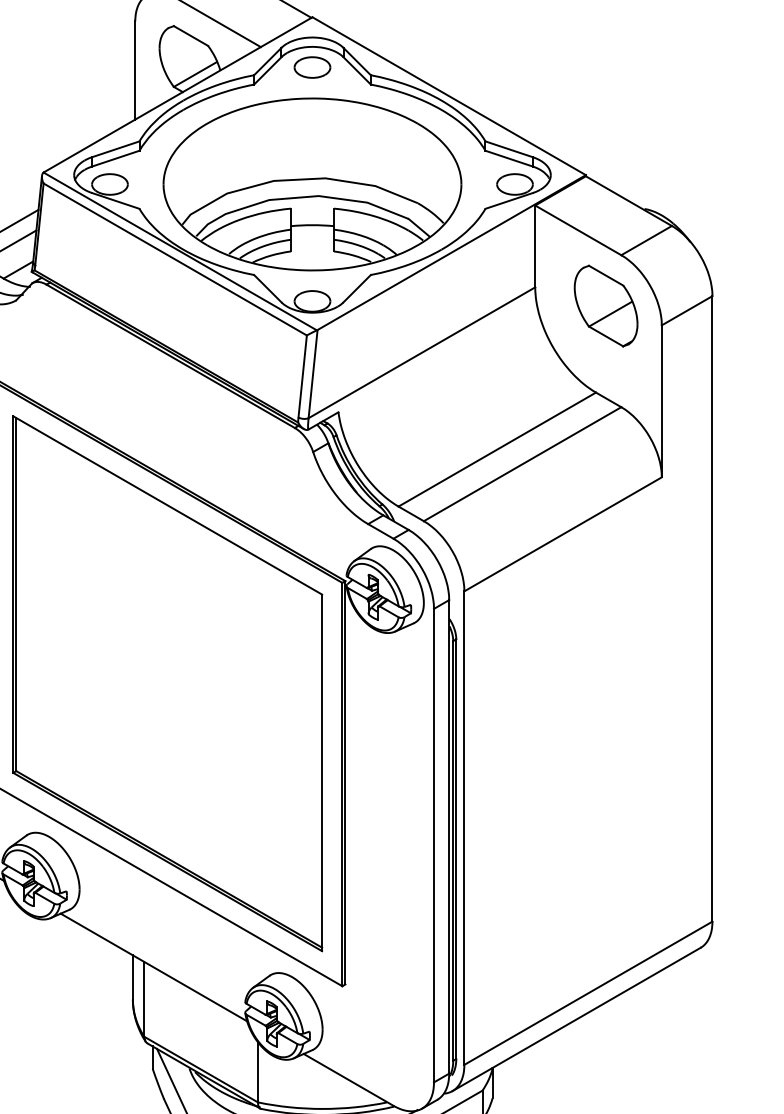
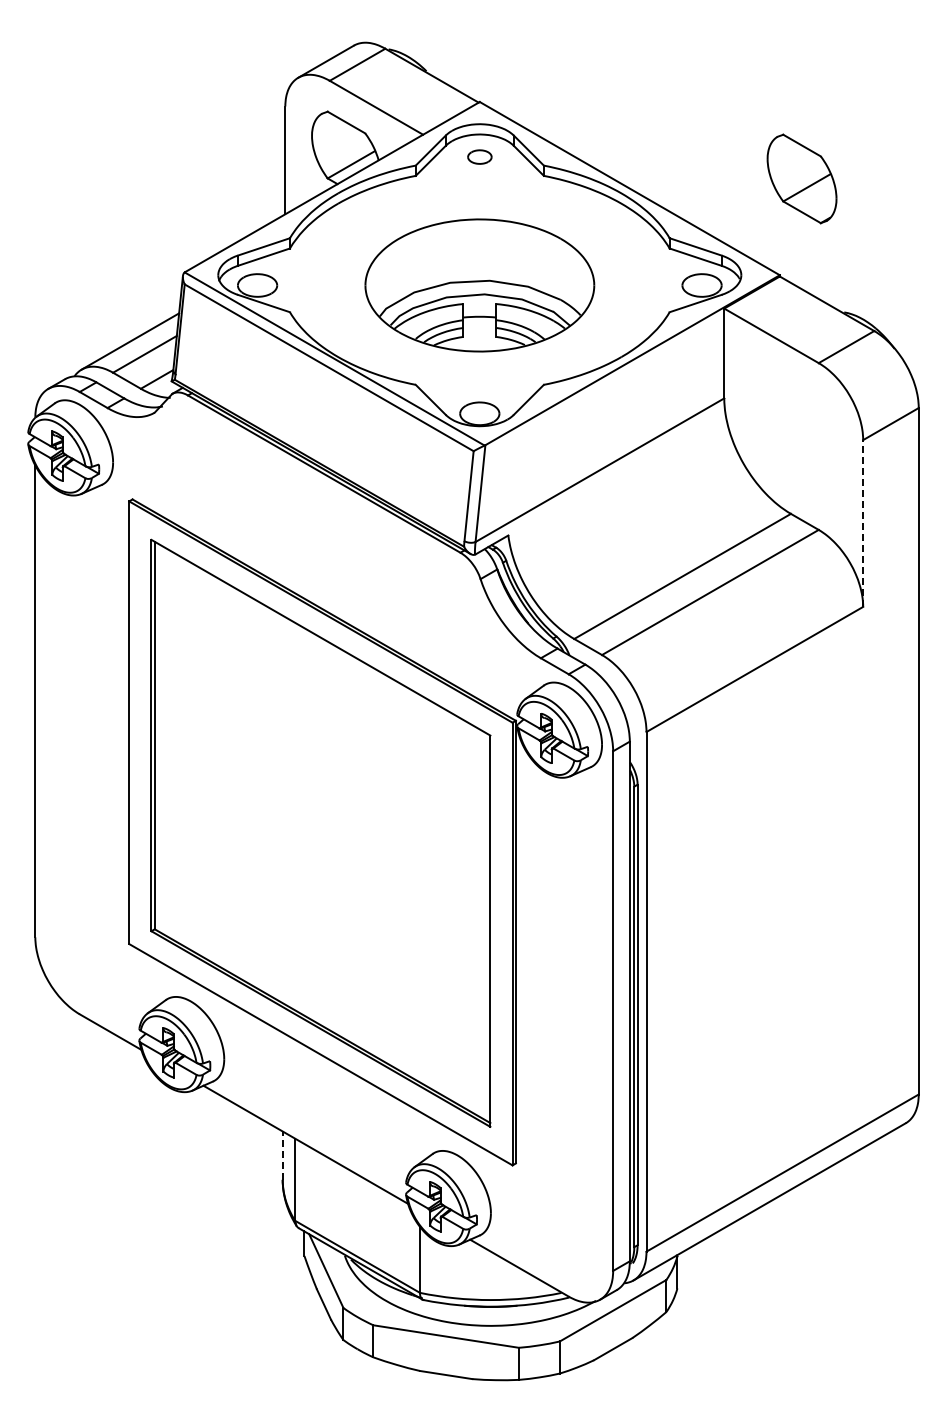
part: (312, 66) -> (479, 156), size x0.6
part: (312, 184) -> (479, 285), size x0.7
part: (605, 305) -> (801, 178), moved
line: (662, 401) -> (863, 523), solid -> dashed
line: (132, 977) -> (282, 1155), solid -> dashed

